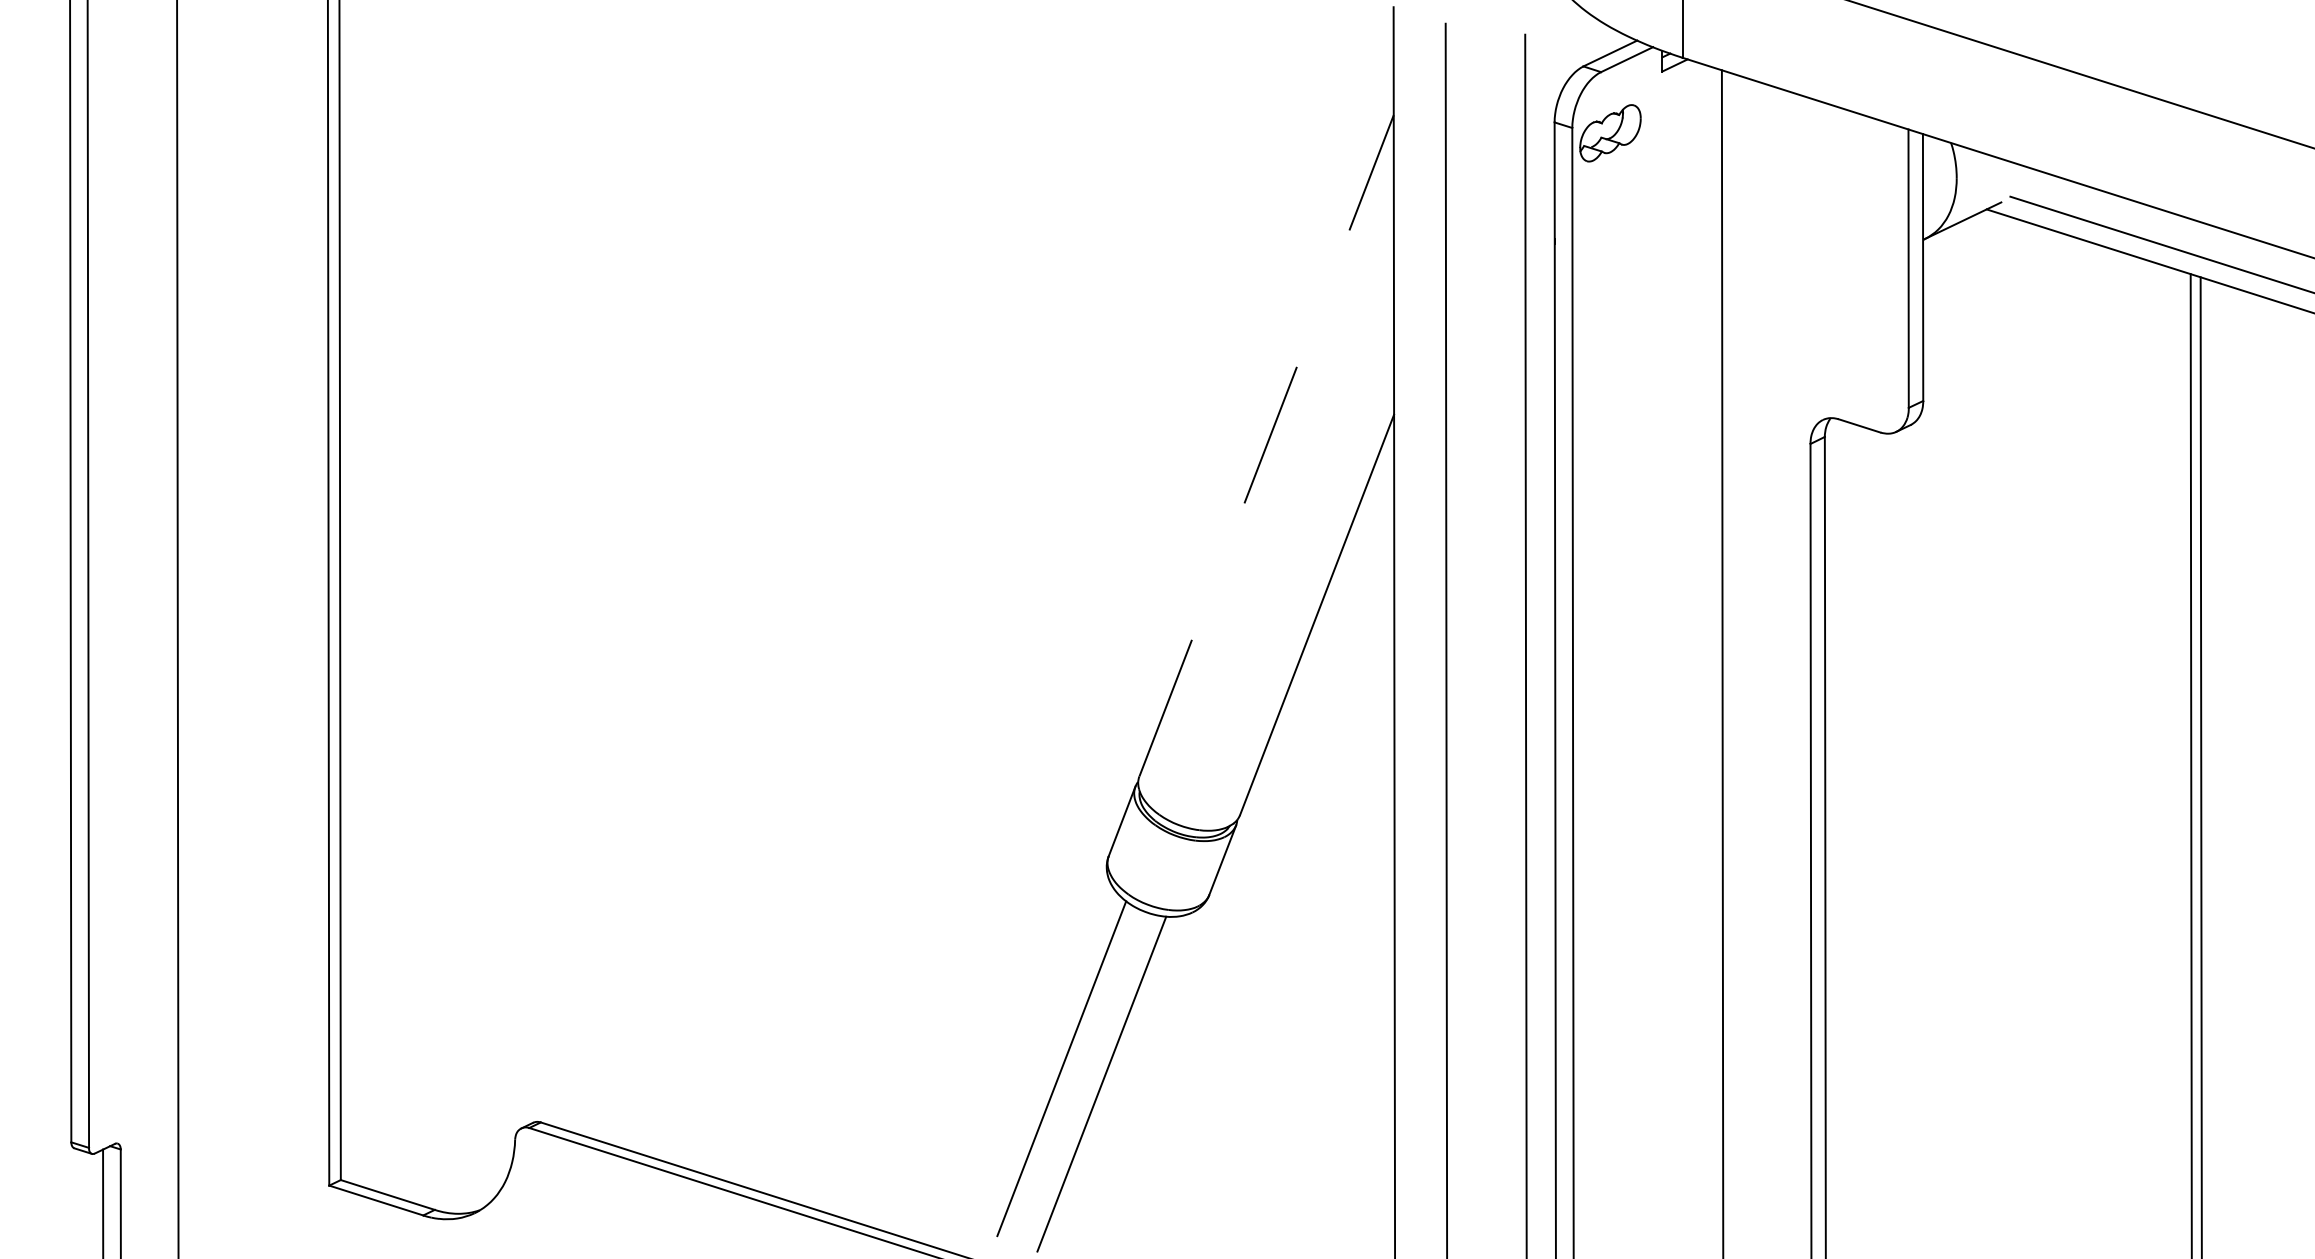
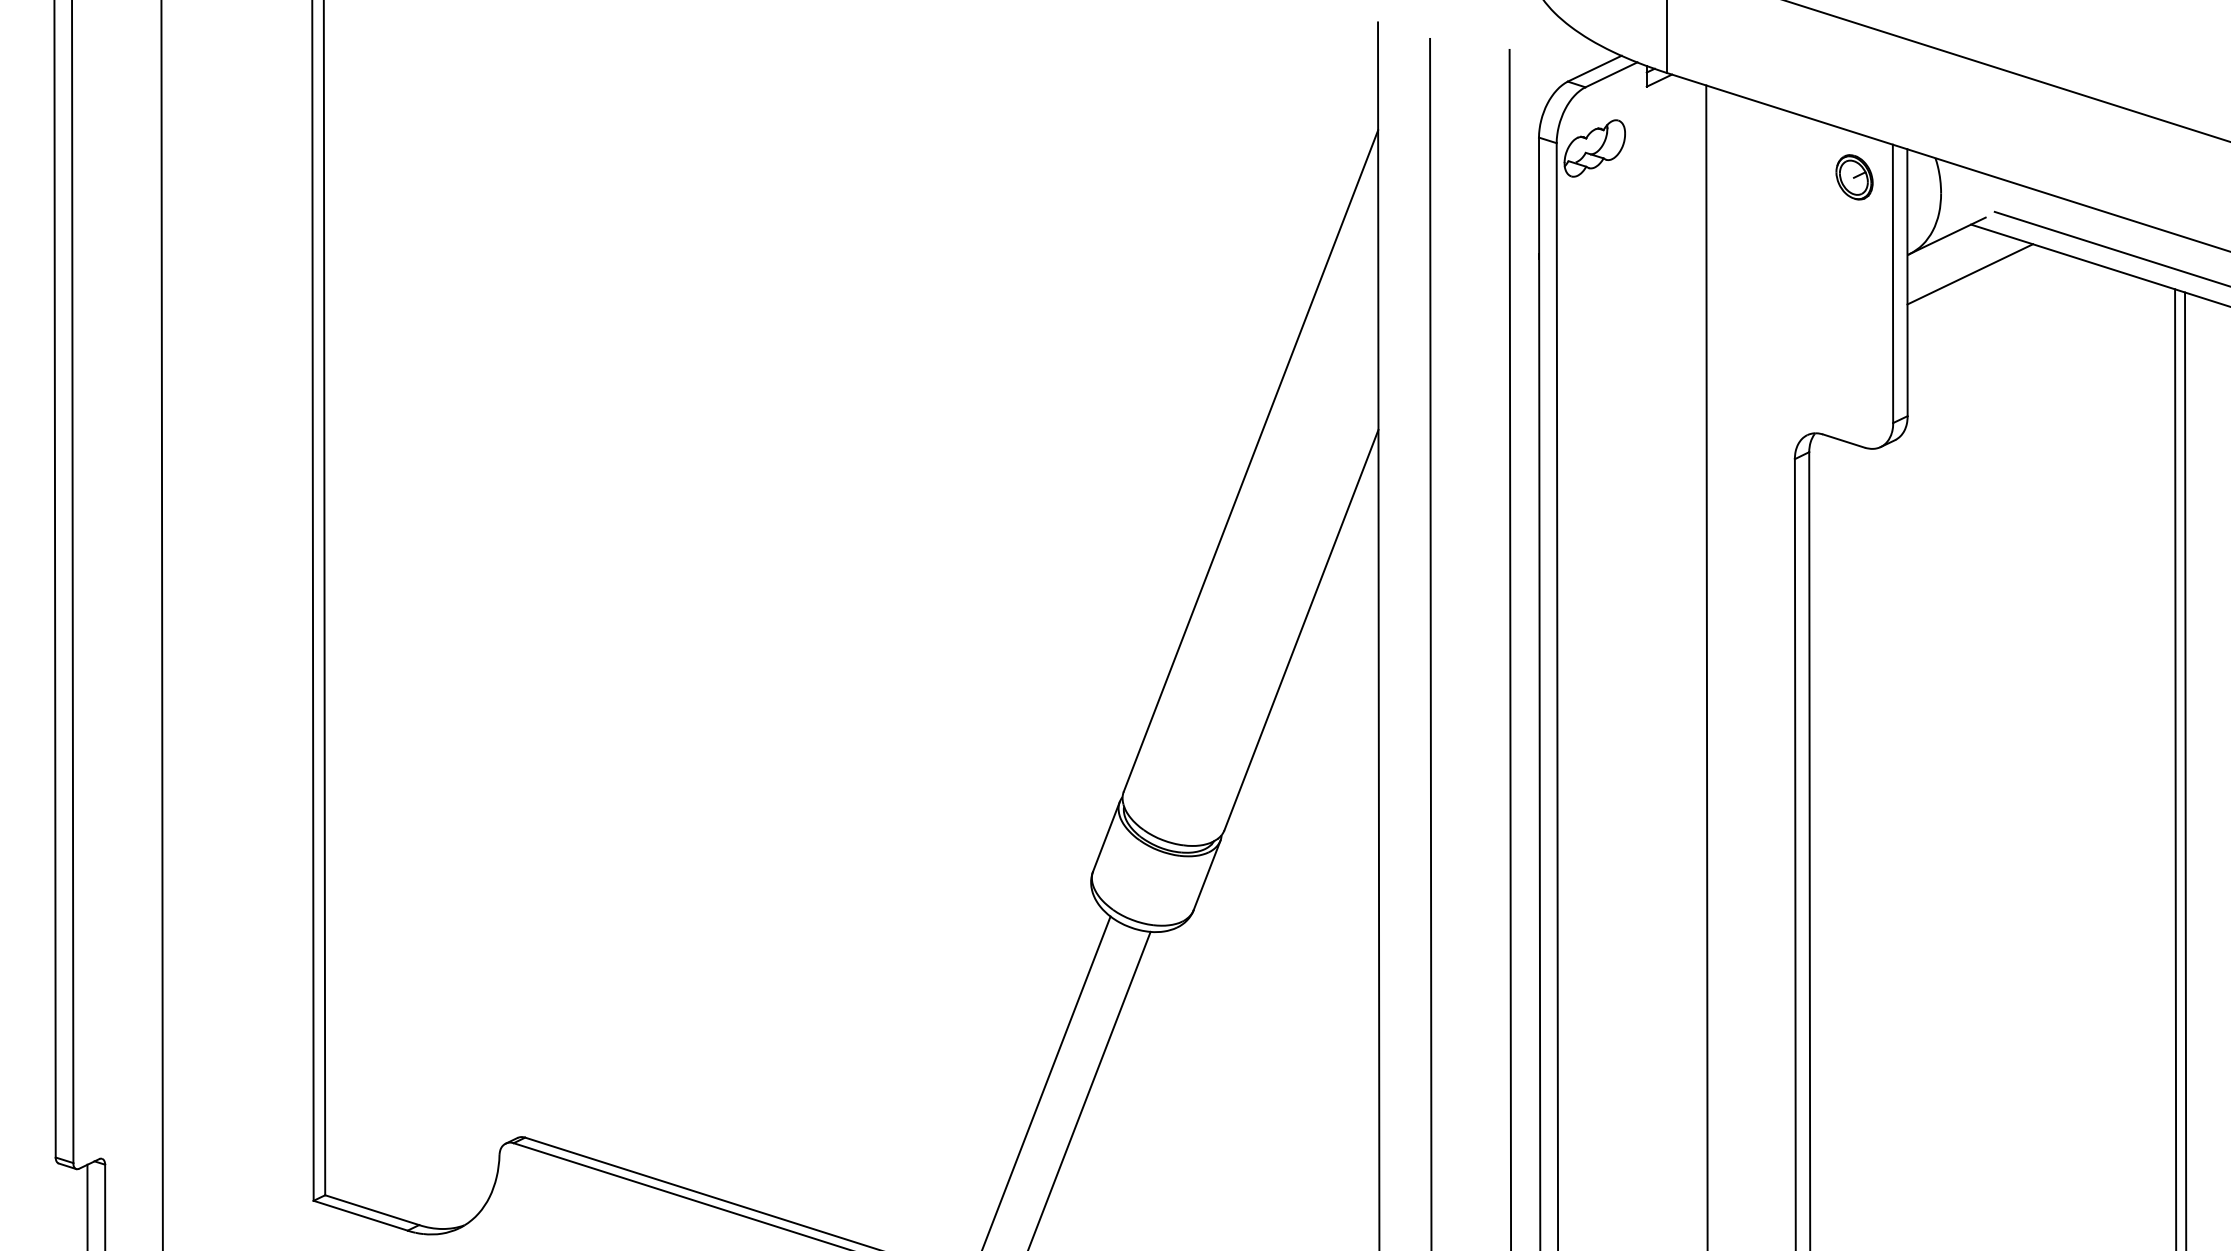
part: (1870, 162) -> (1854, 177), added
line: (1985, 259) -> (1969, 274), added
line: (1266, 445) -> (1250, 460), dashed -> solid

